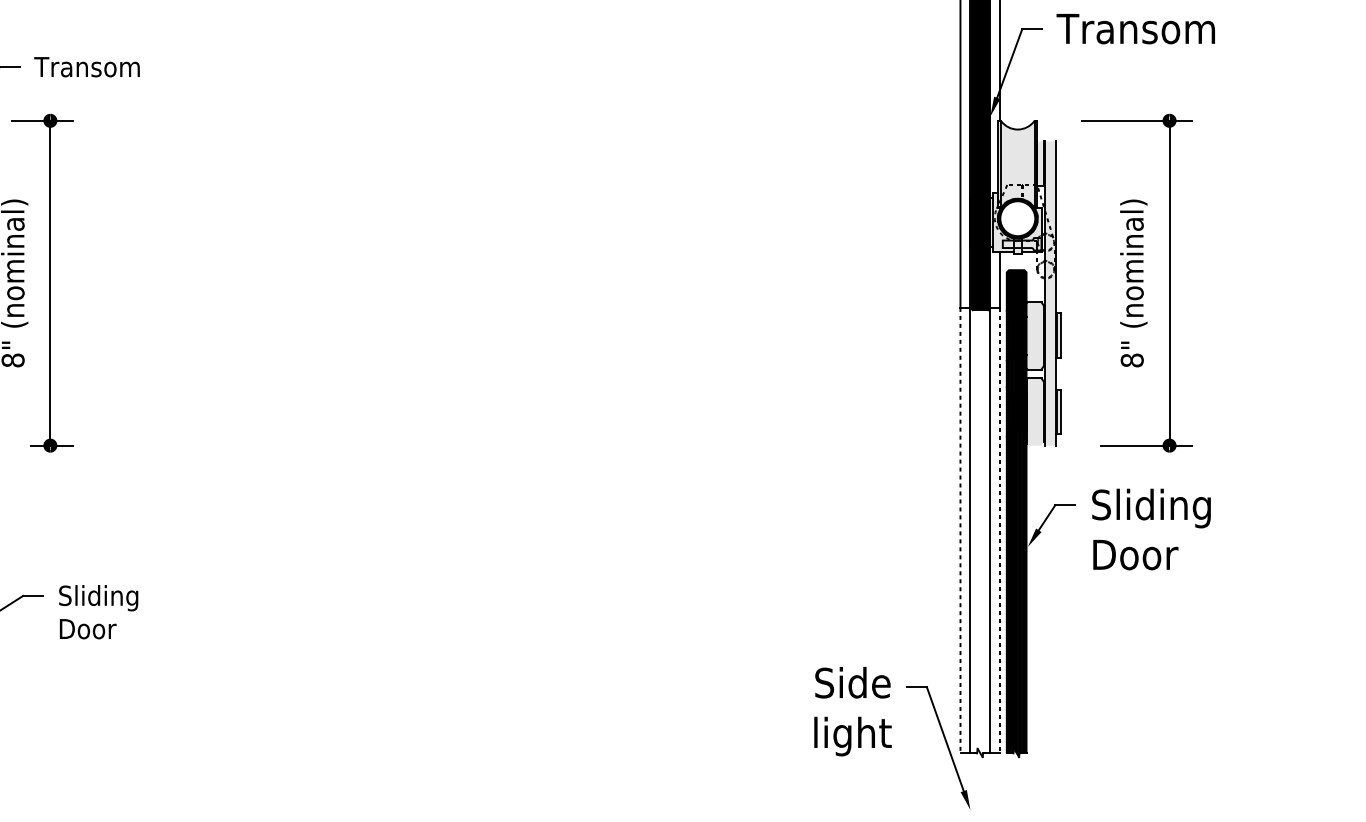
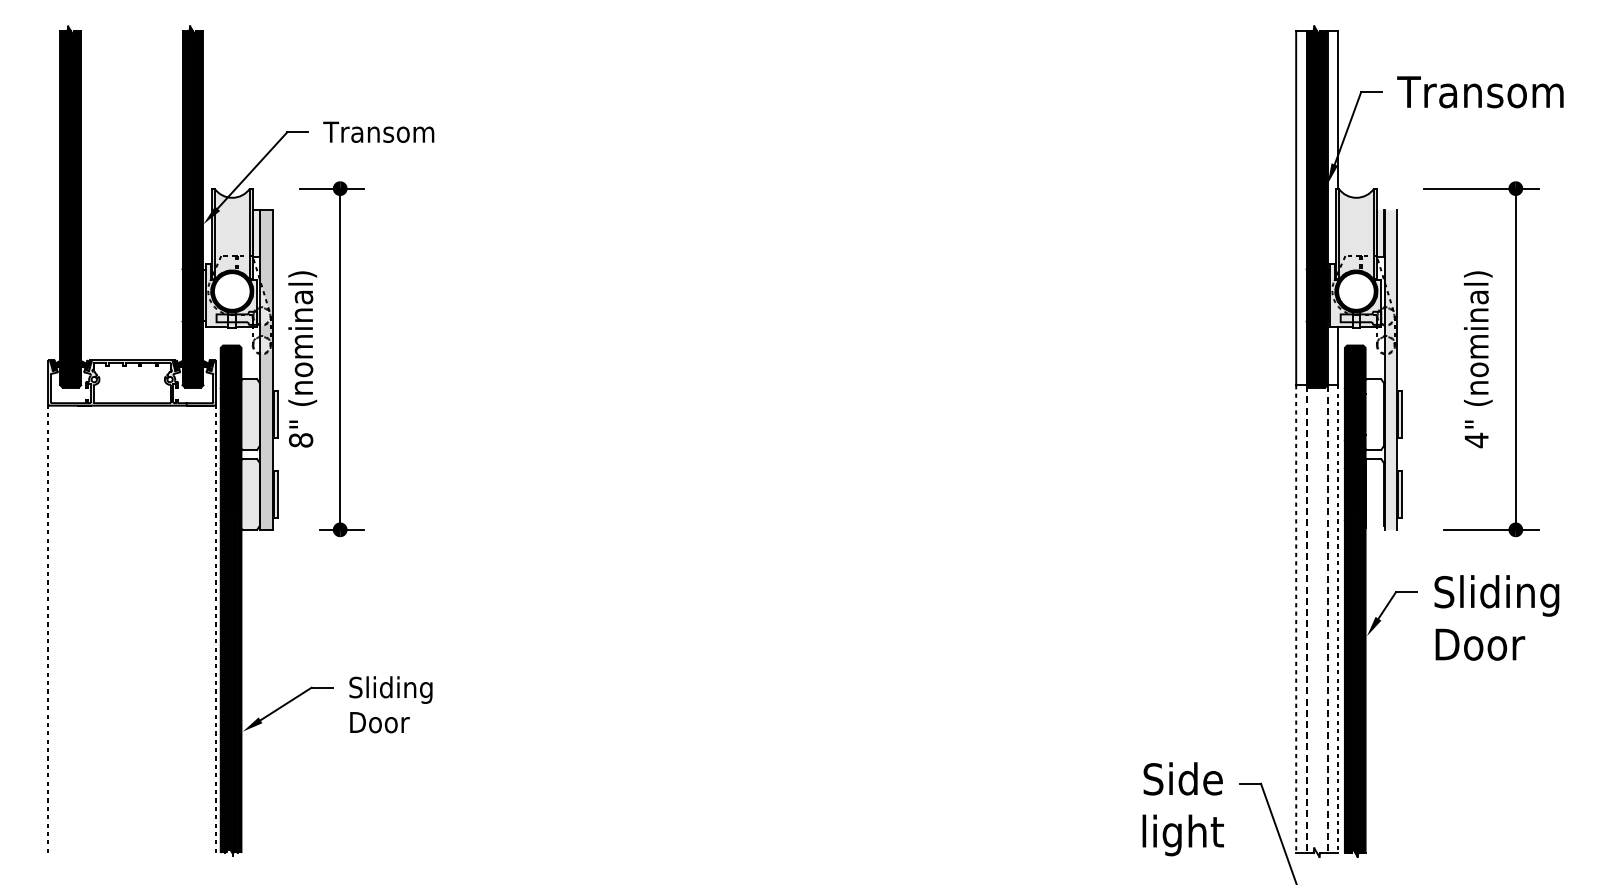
fill: (1035, 335) -> (1374, 414), removed
text: (1132, 360) -> (1476, 440), 8" -> 4"
fill: (1035, 411) -> (1374, 494), removed
line: (970, 530) -> (1306, 619), solid -> dashed
line: (990, 530) -> (1327, 619), solid -> dashed

